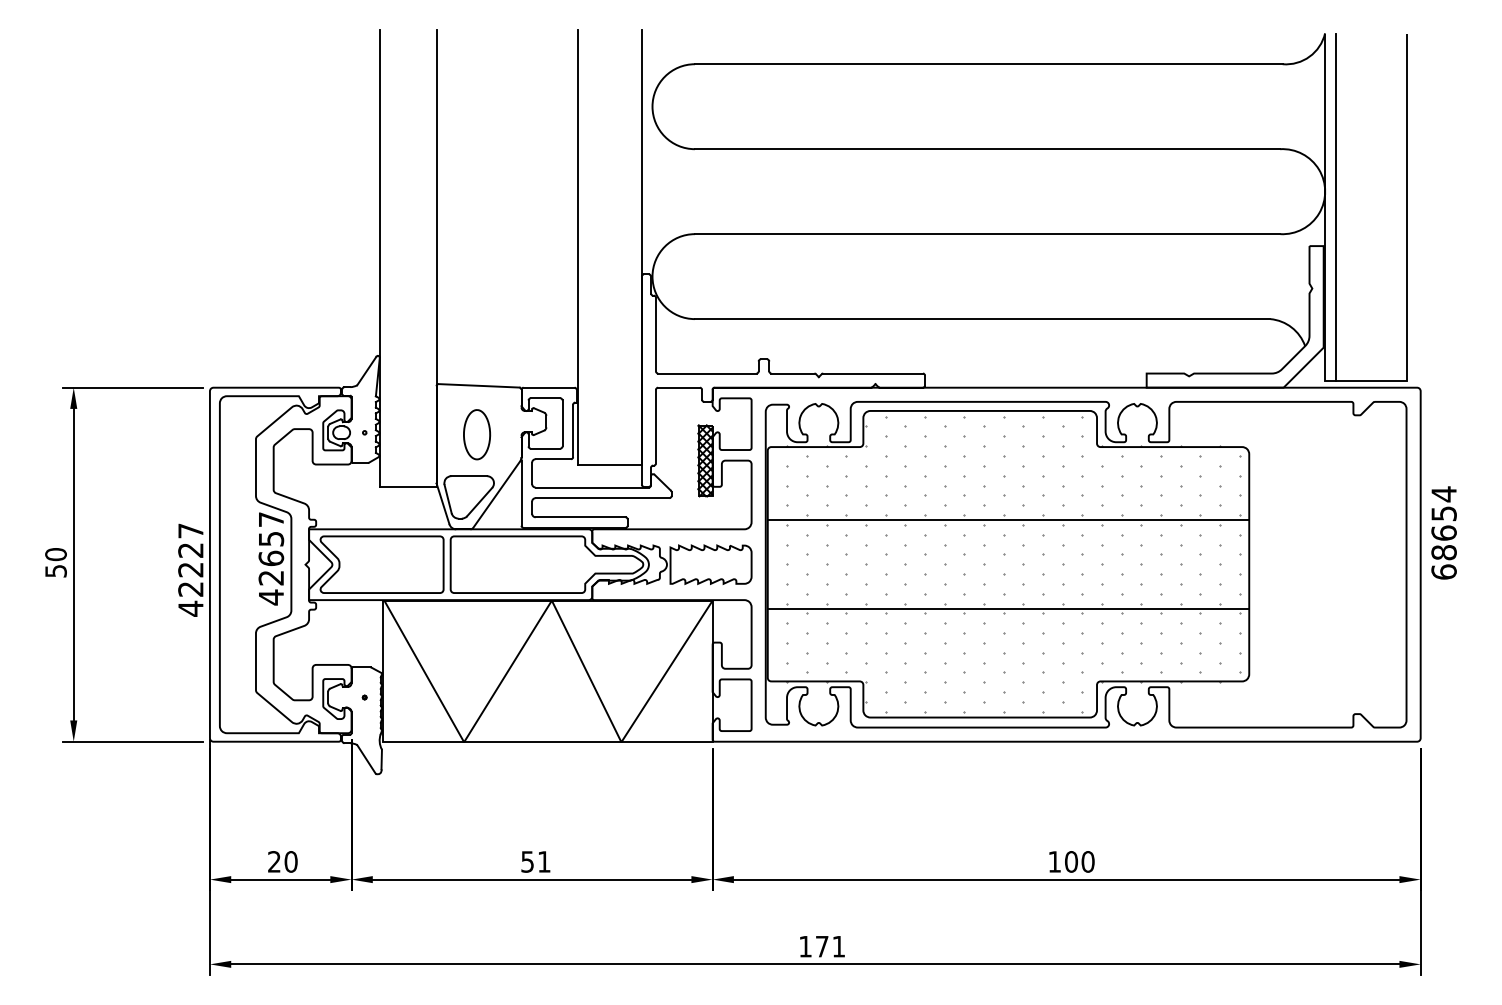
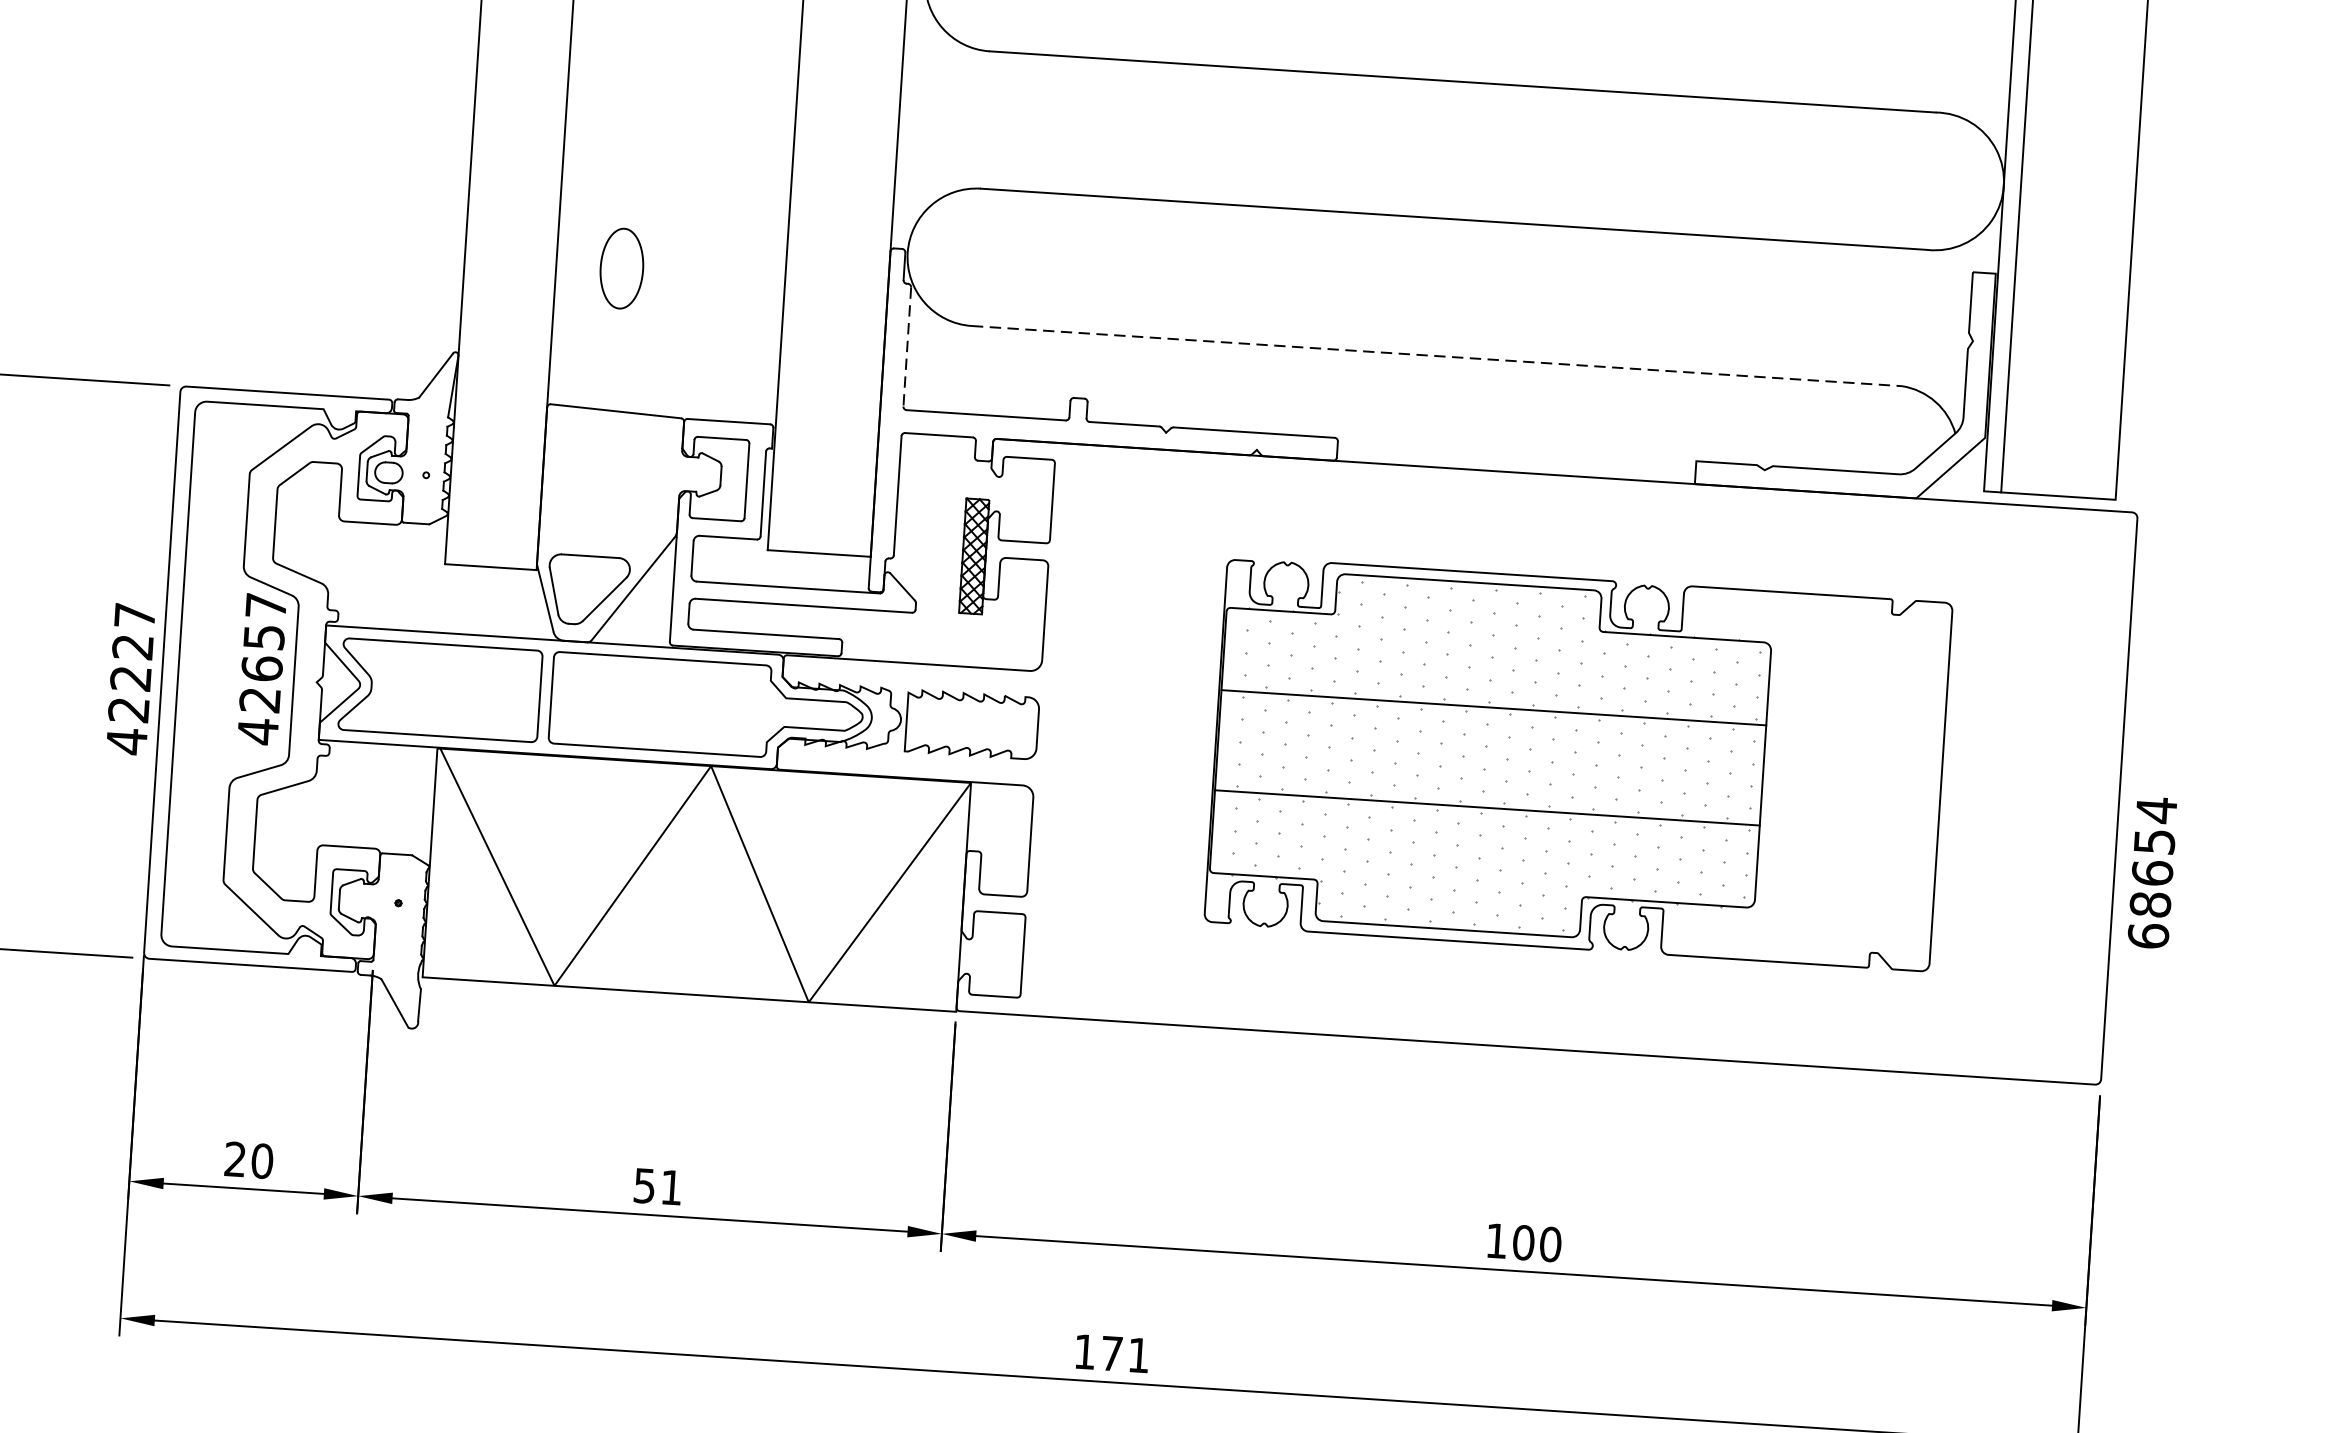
line: (982, 319) -> (1436, 356), solid -> dashed
line: (656, 334) -> (908, 346), solid -> dashed
part: (477, 434) -> (622, 268), moved
text: (1443, 532) -> (2151, 872), moved
part: (1085, 564) -> (1577, 763), size x0.7

